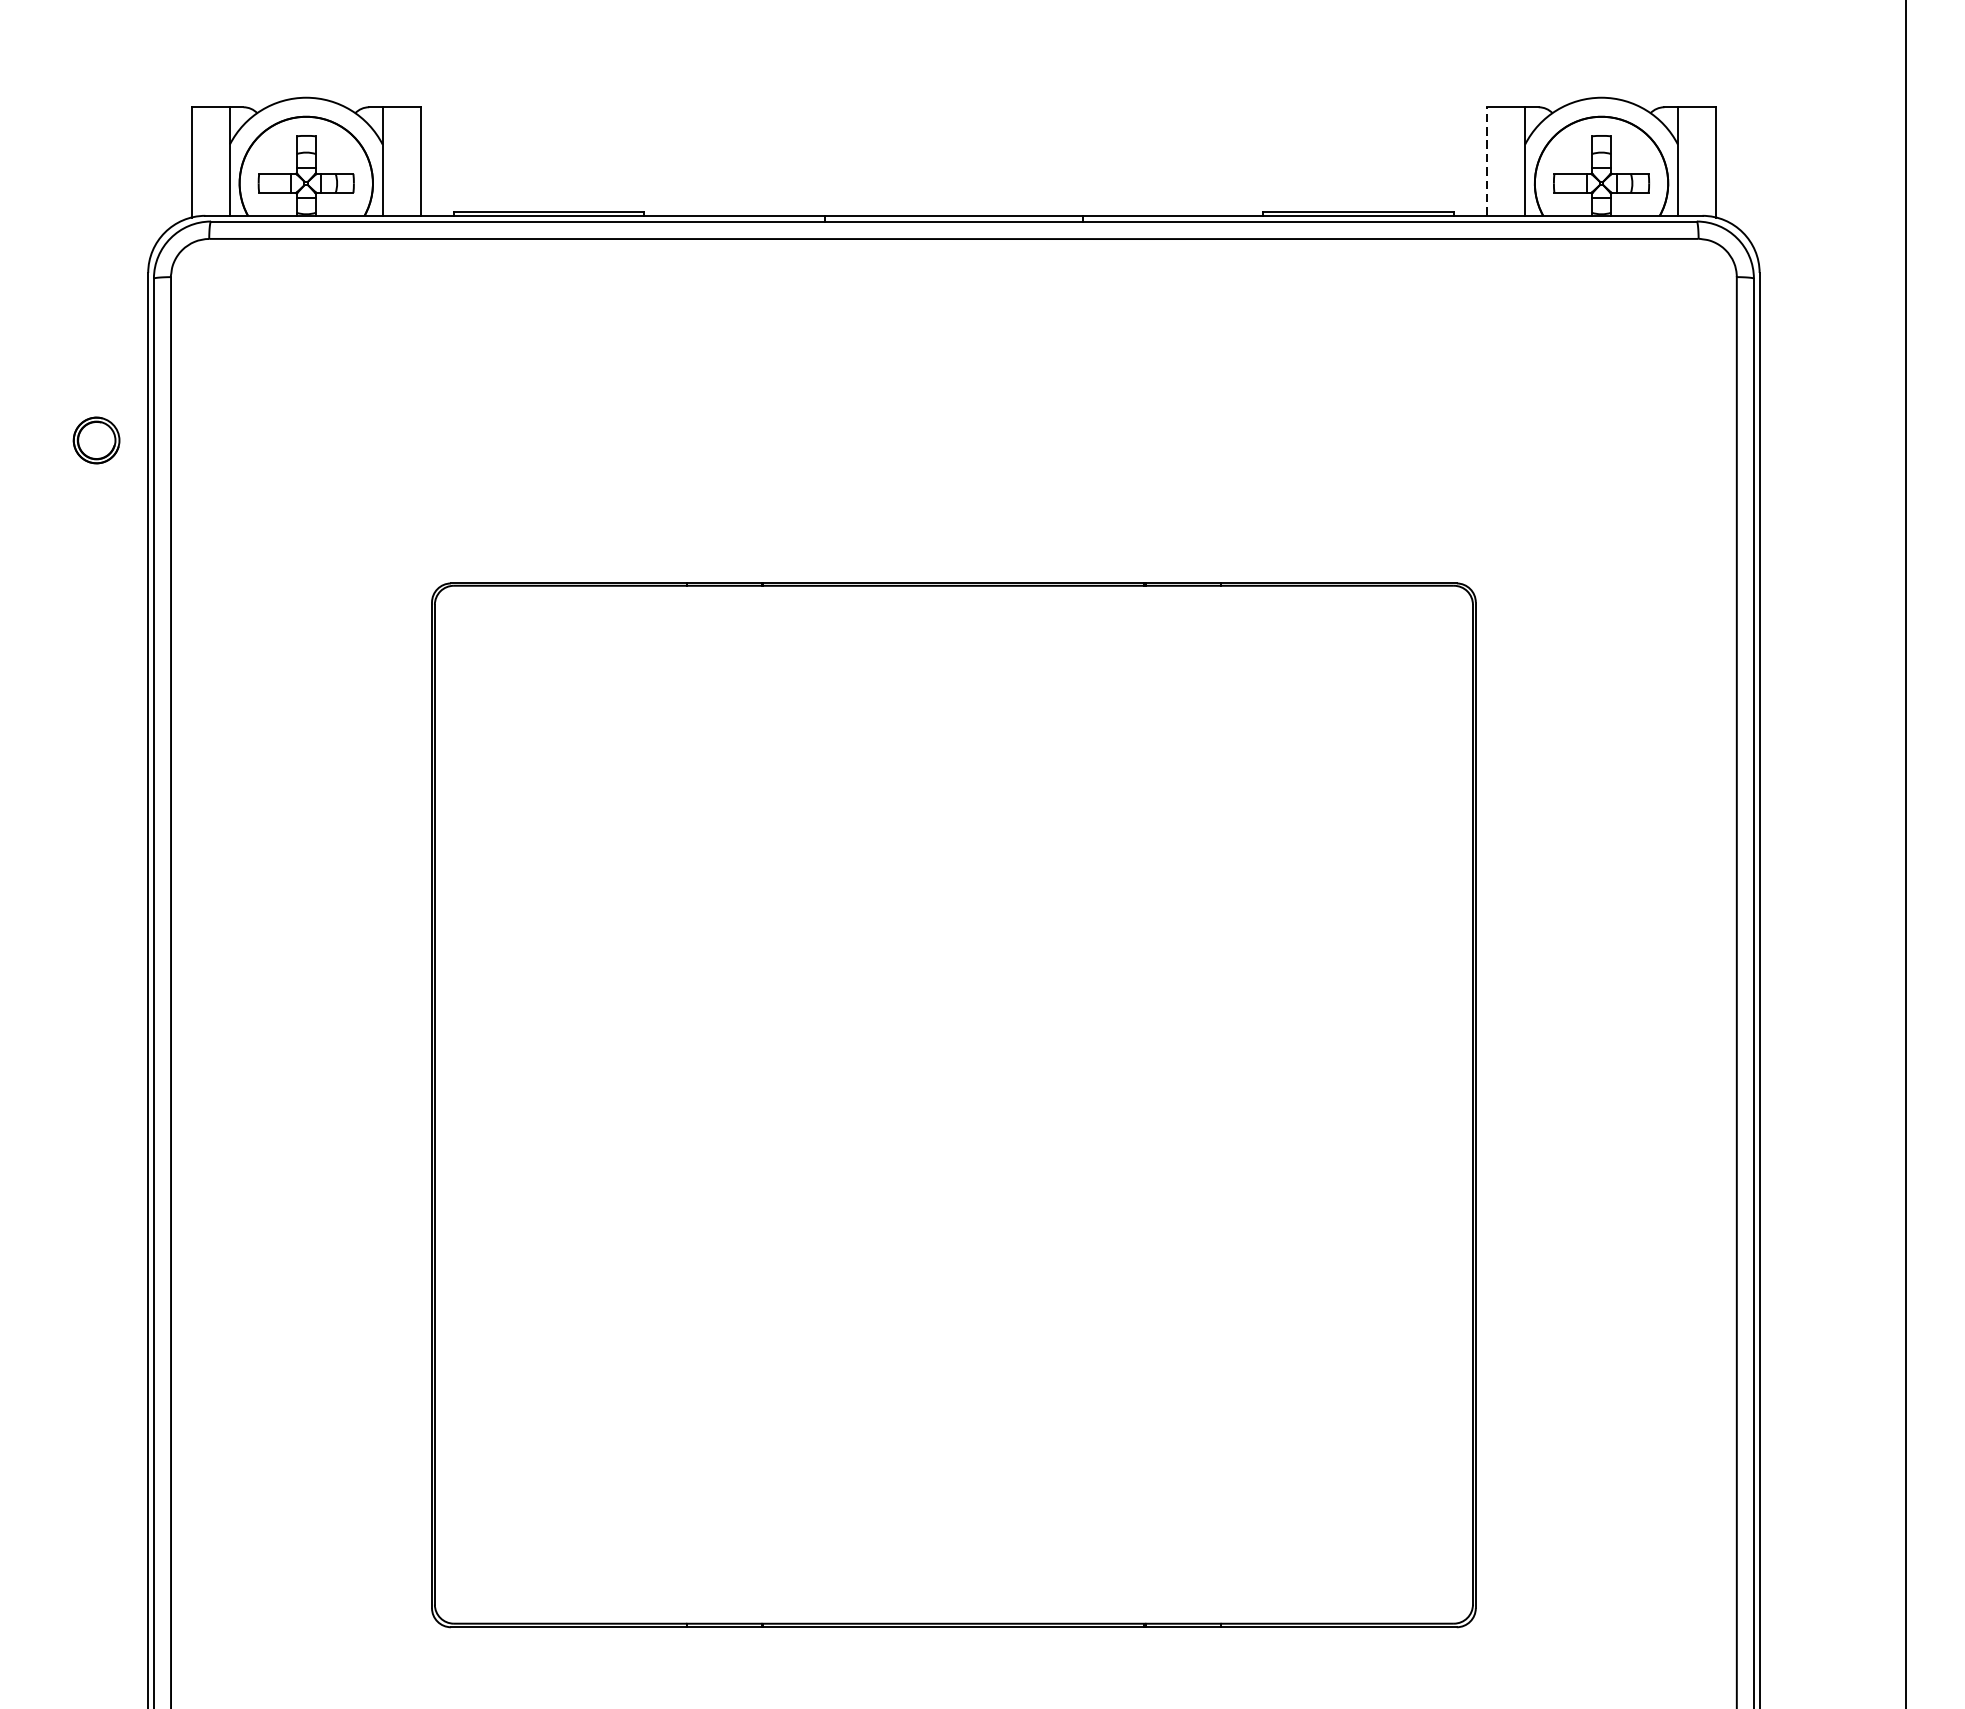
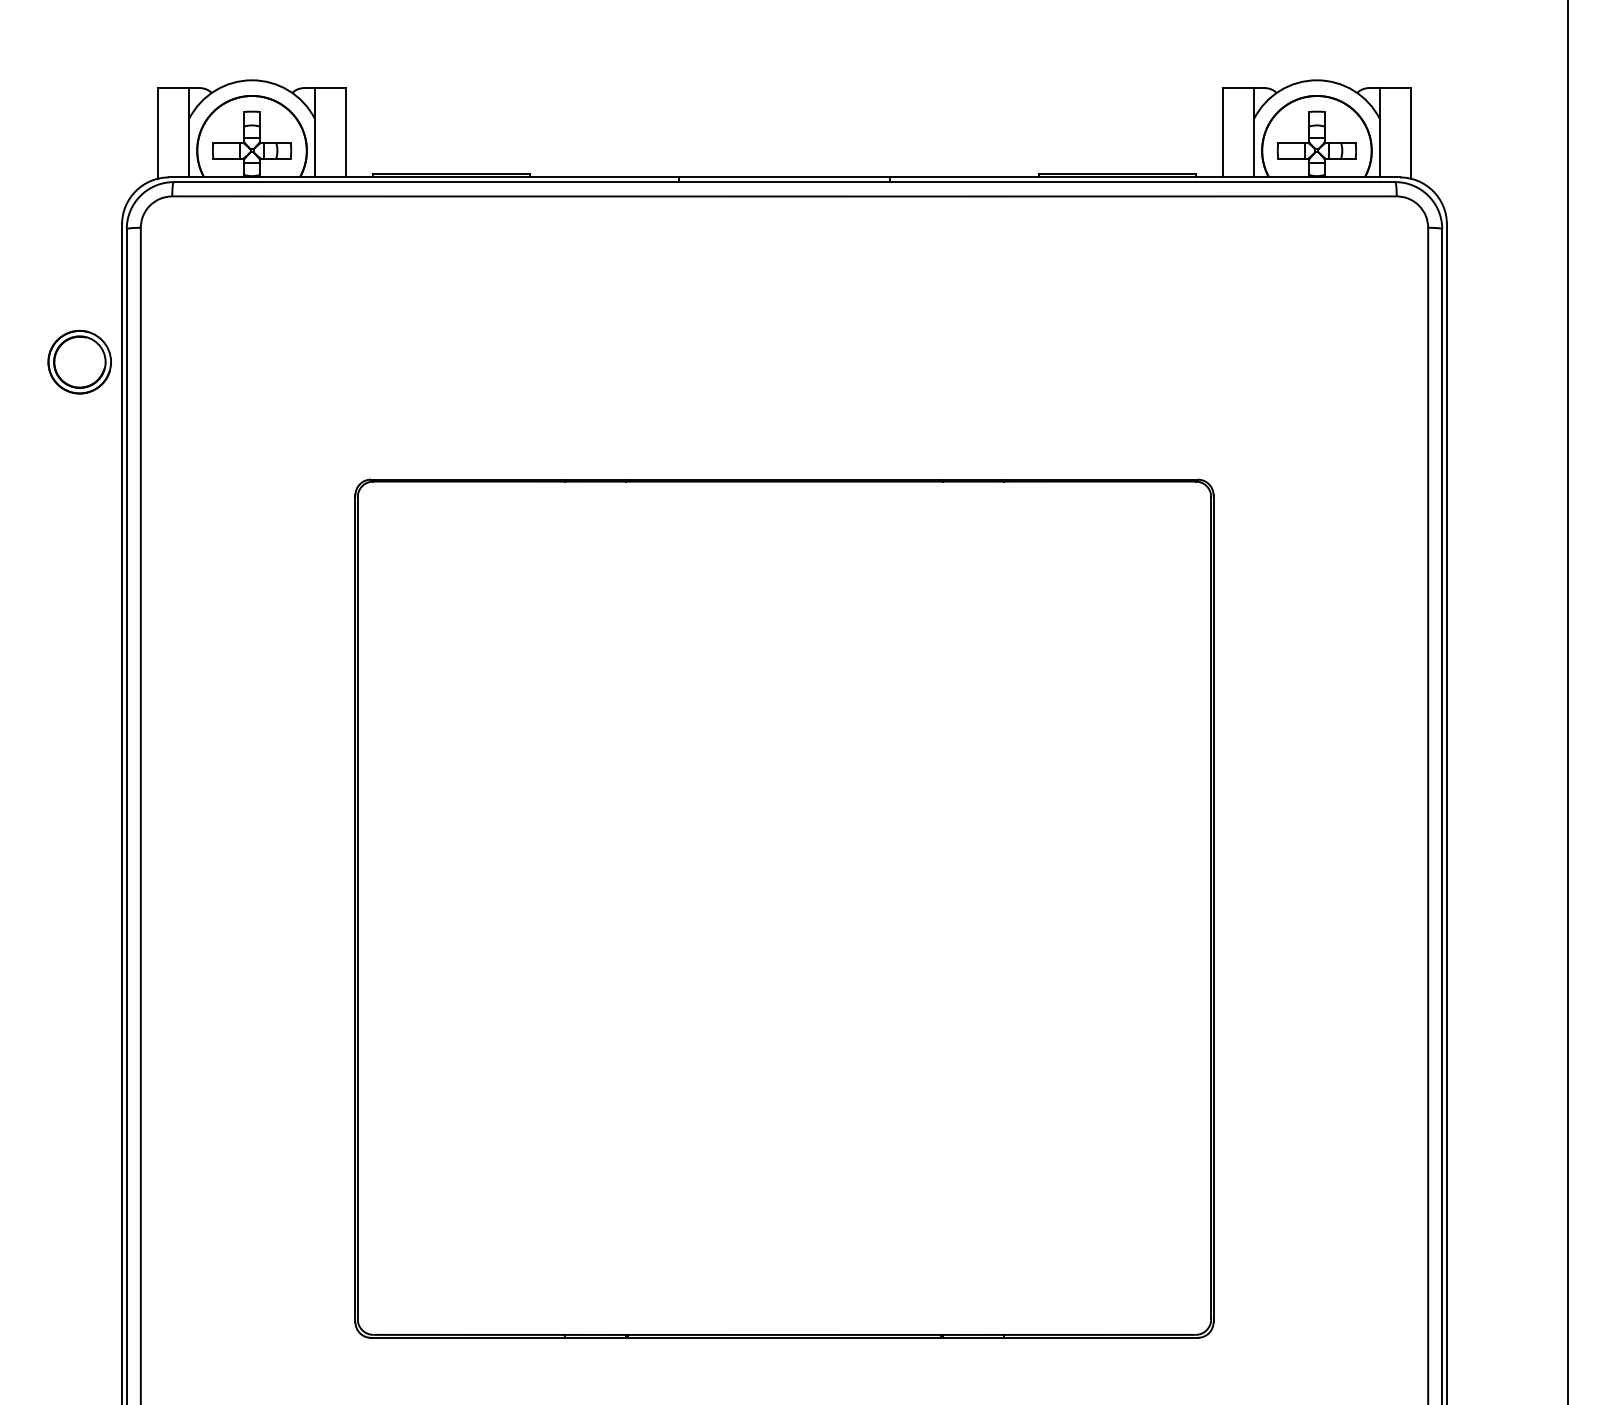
line: (1486, 161) -> (1222, 132), dashed -> solid
part: (96, 439) -> (79, 361), size x1.67

